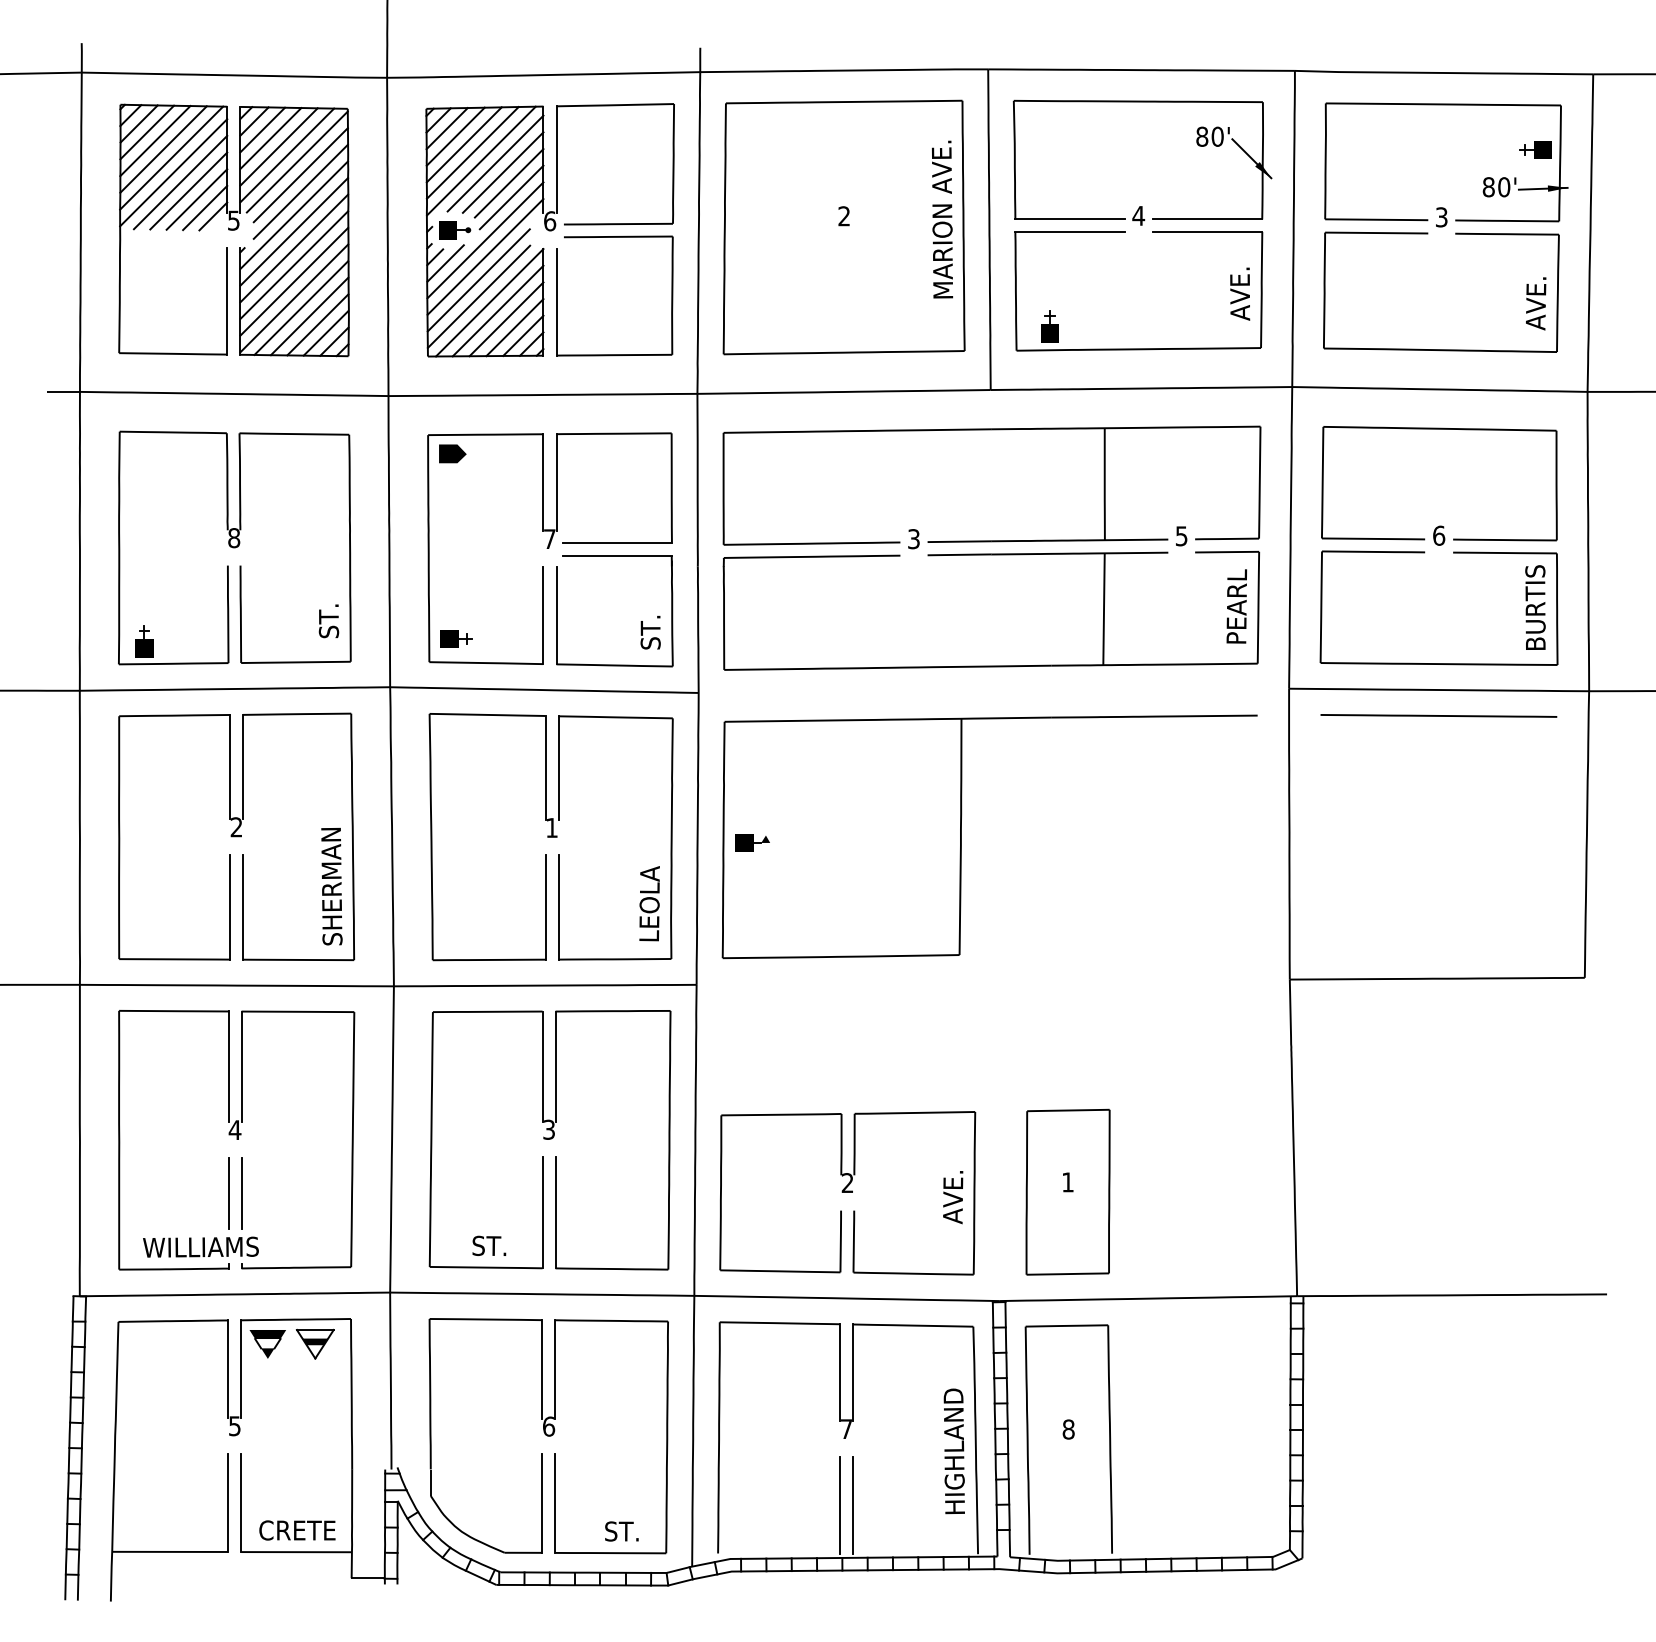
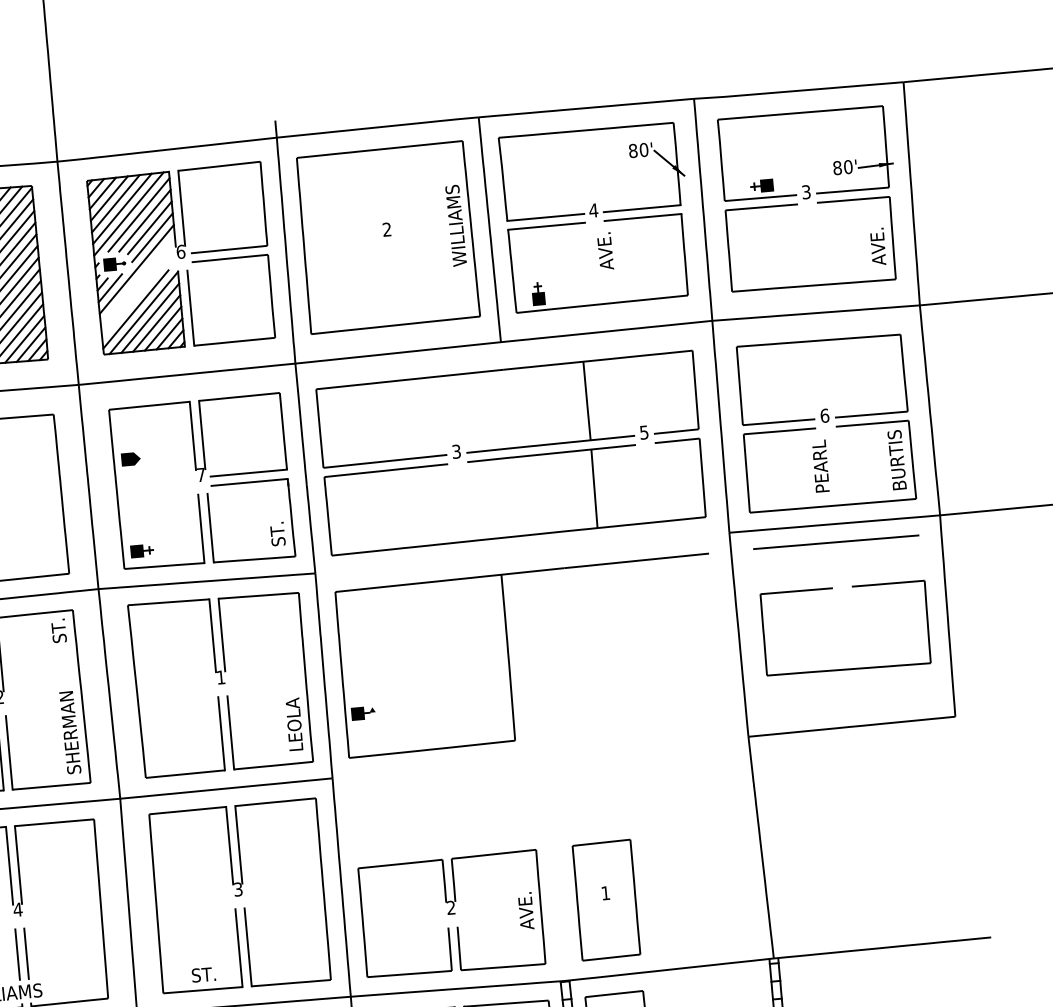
part: (1535, 149) -> (761, 185), moved
text: (942, 219) -> (456, 225), MARION AVE. -> WILLIAMS
line: (485, 256) -> (137, 280), removed
line: (478, 280) -> (134, 298), removed
text: (1240, 293) -> (605, 250), moved
part: (452, 453) -> (130, 458), moved
text: (1236, 606) -> (820, 466), moved
text: (328, 621) -> (58, 631), moved
part: (752, 842) -> (363, 713), moved
part: (1441, 896) -> (849, 668), added

